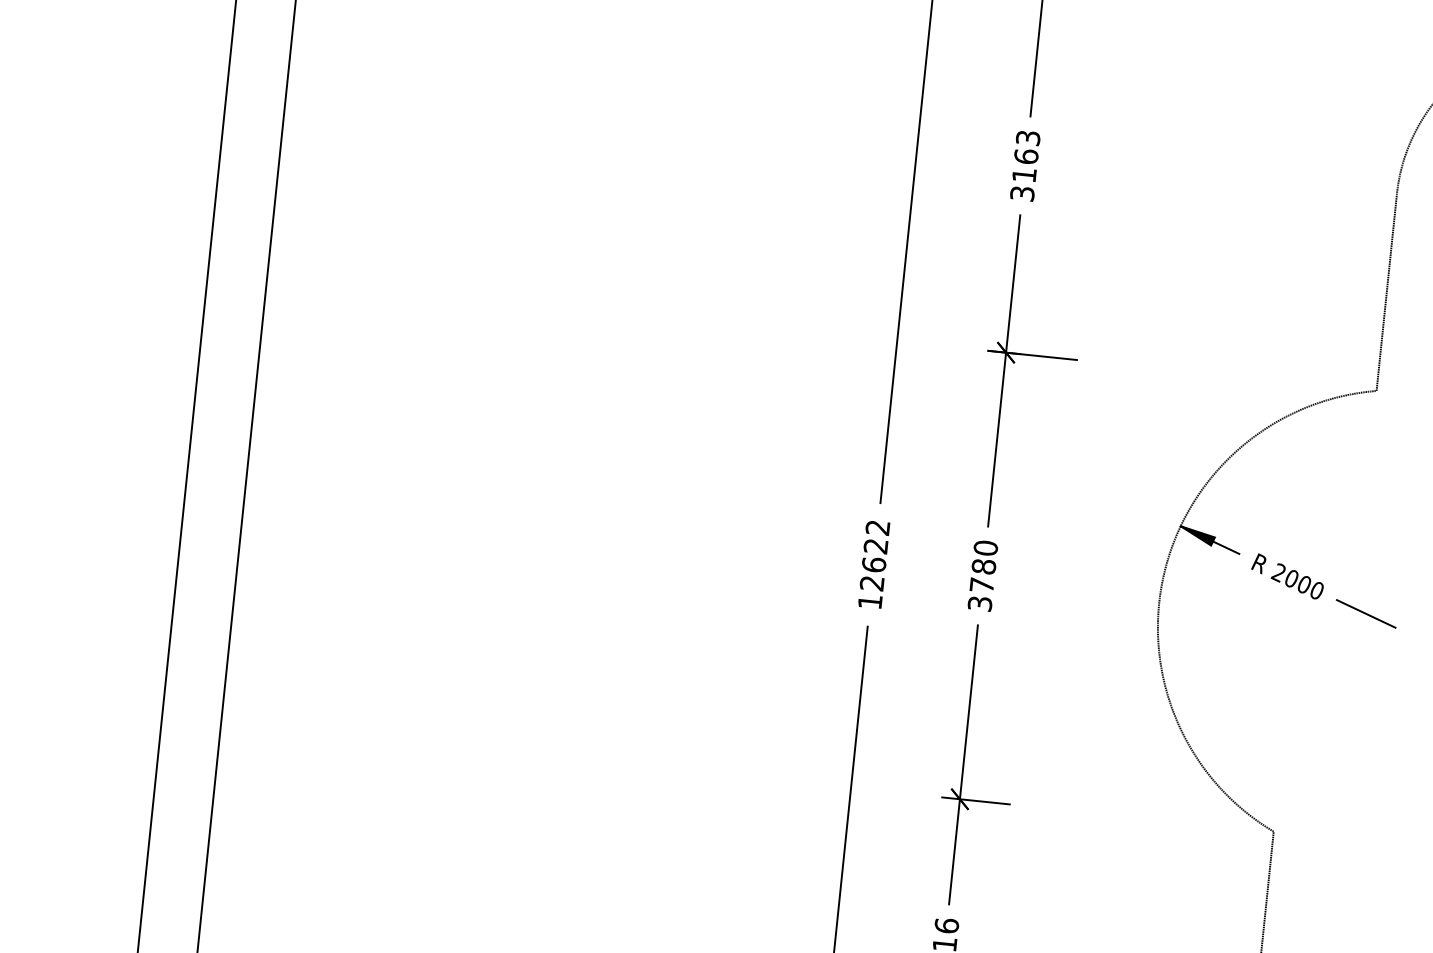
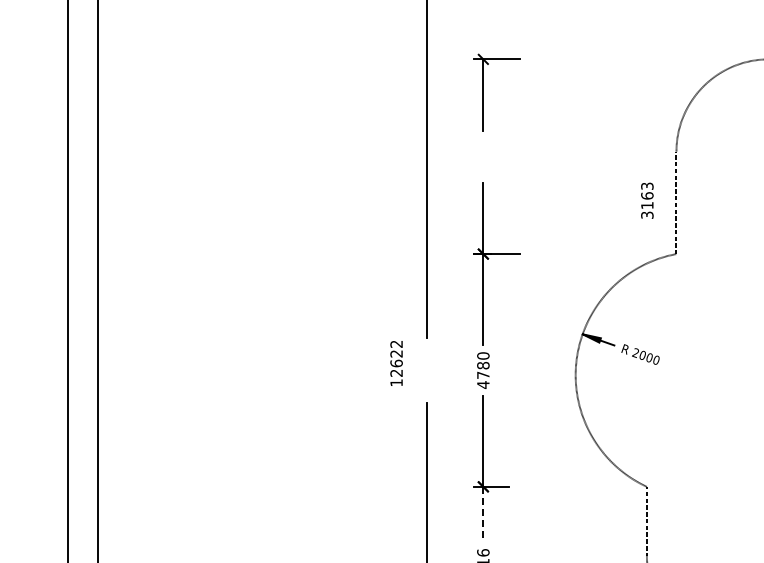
text: (1025, 165) -> (647, 200), moved
text: (873, 564) -> (396, 363), moved
text: (980, 602) -> (483, 384), 3780 -> 4780
line: (1365, 613) -> (682, 369), removed
line: (954, 852) -> (483, 514), solid -> dashed

